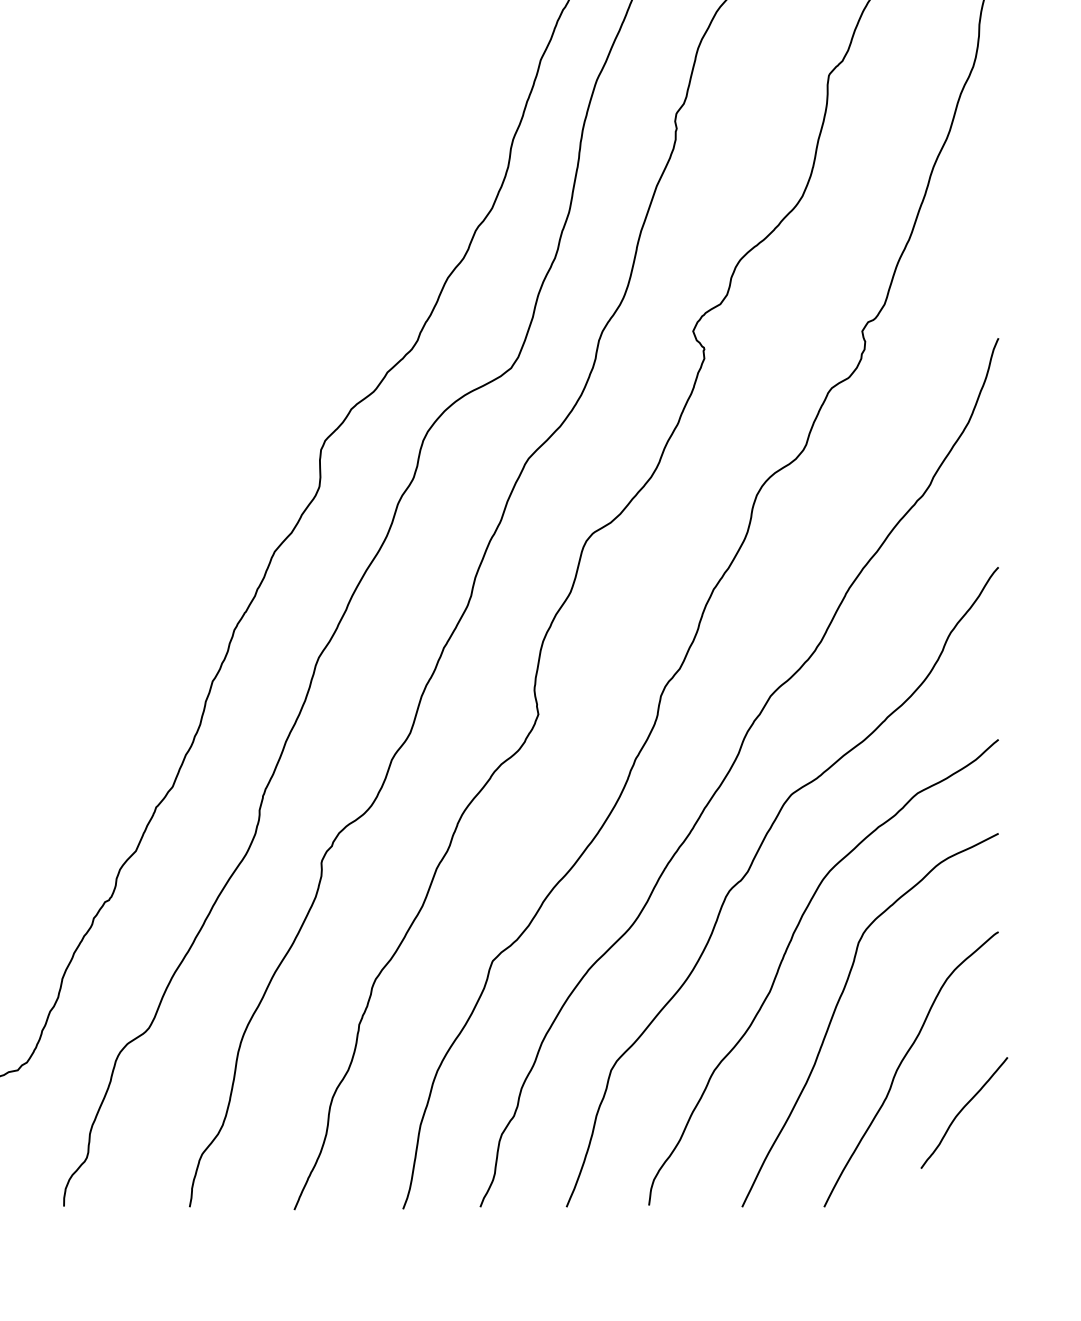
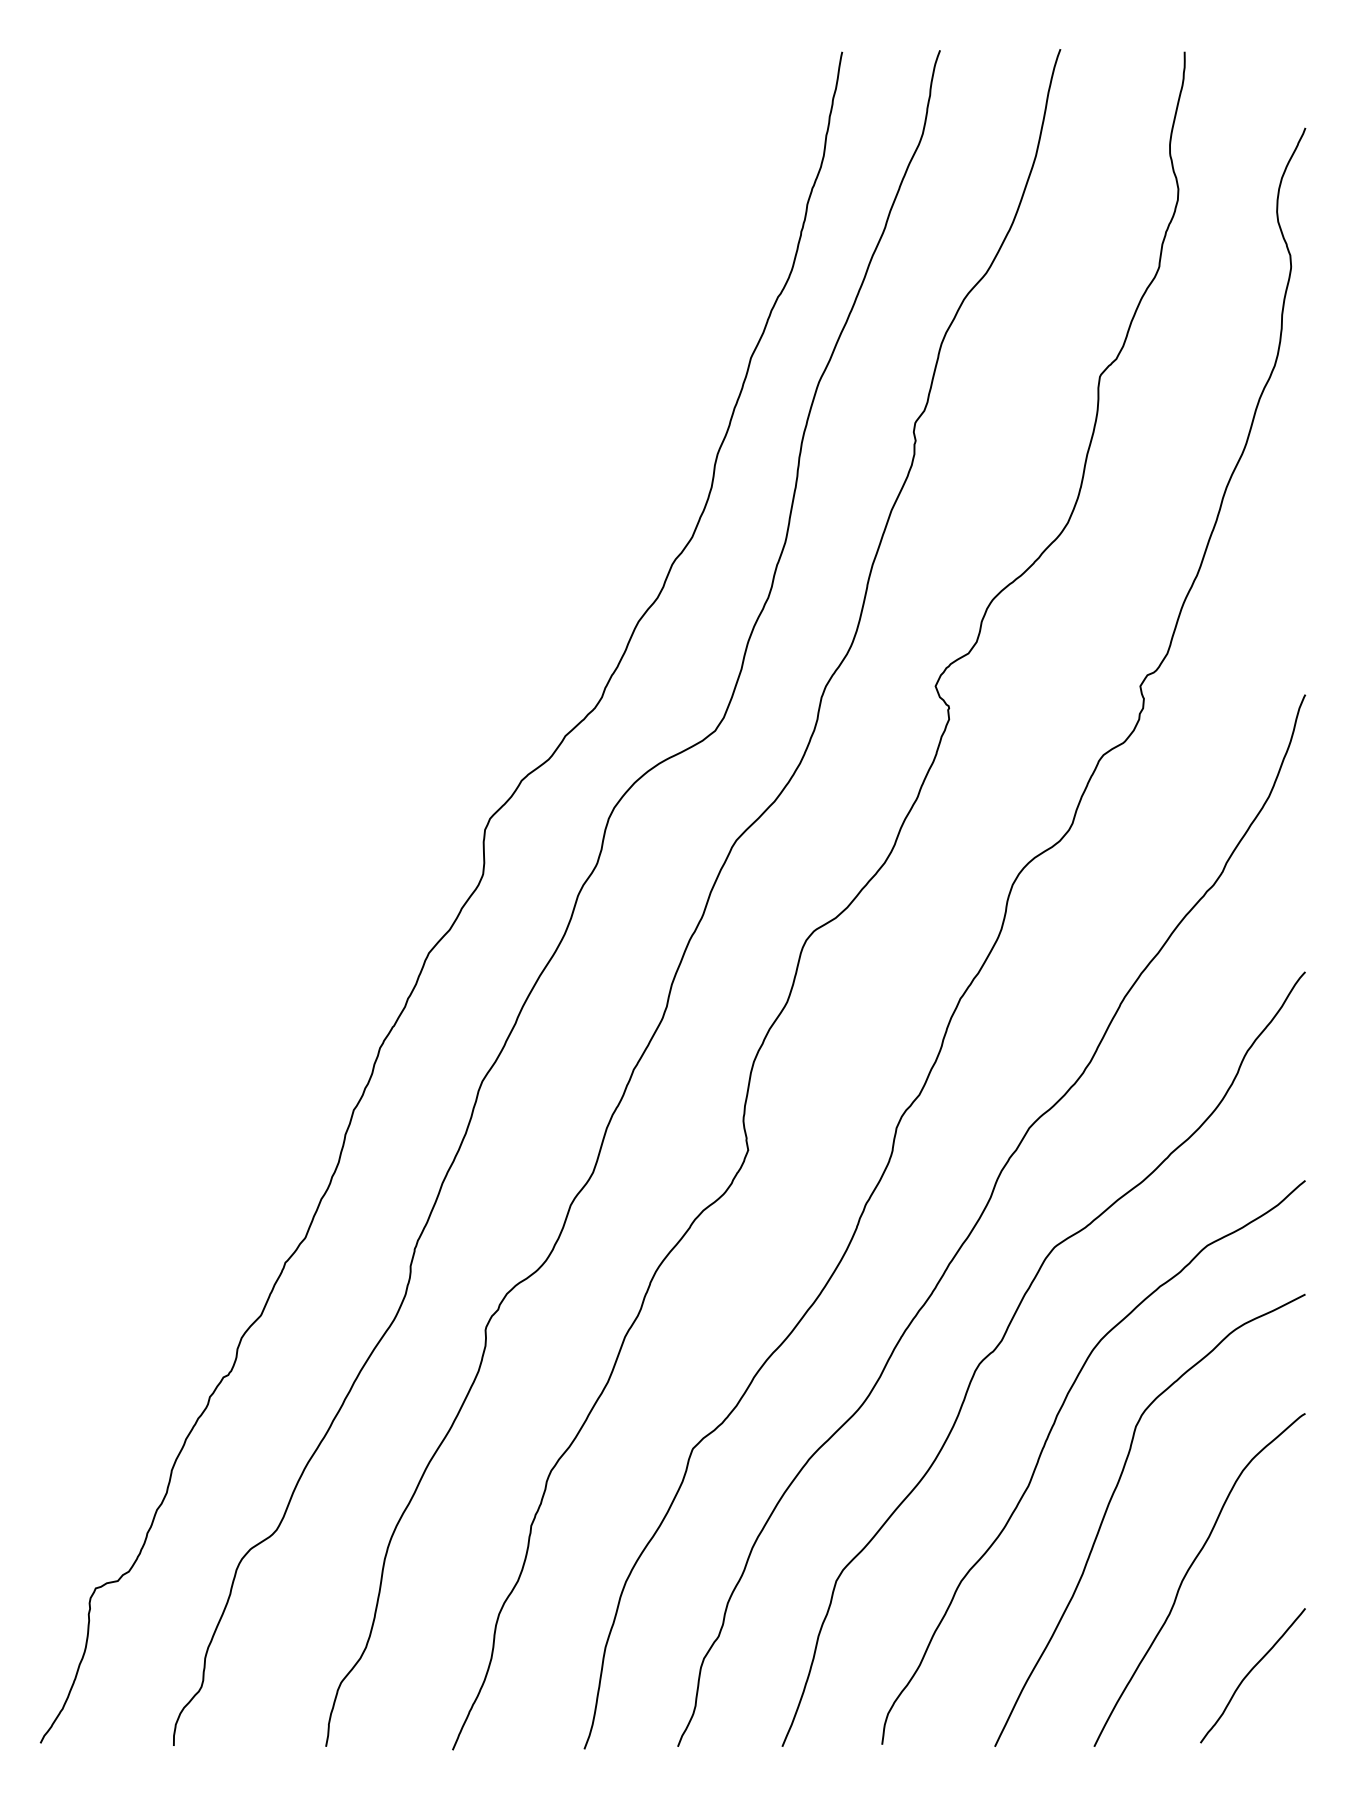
curve: (962, 1110) -> (1250, 1672), moved

